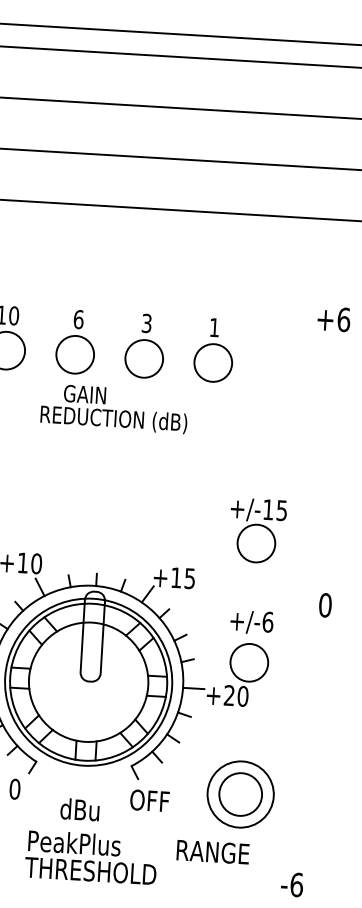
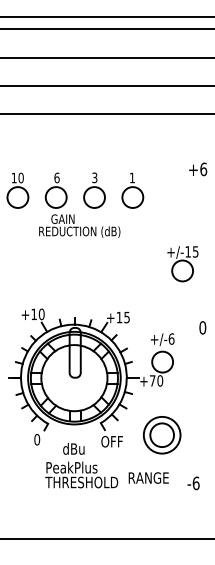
part: (256, 531) -> (182, 264), moved
text: (229, 694) -> (152, 380), +20 -> +70
text: (212, 851) -> (148, 477), moved

